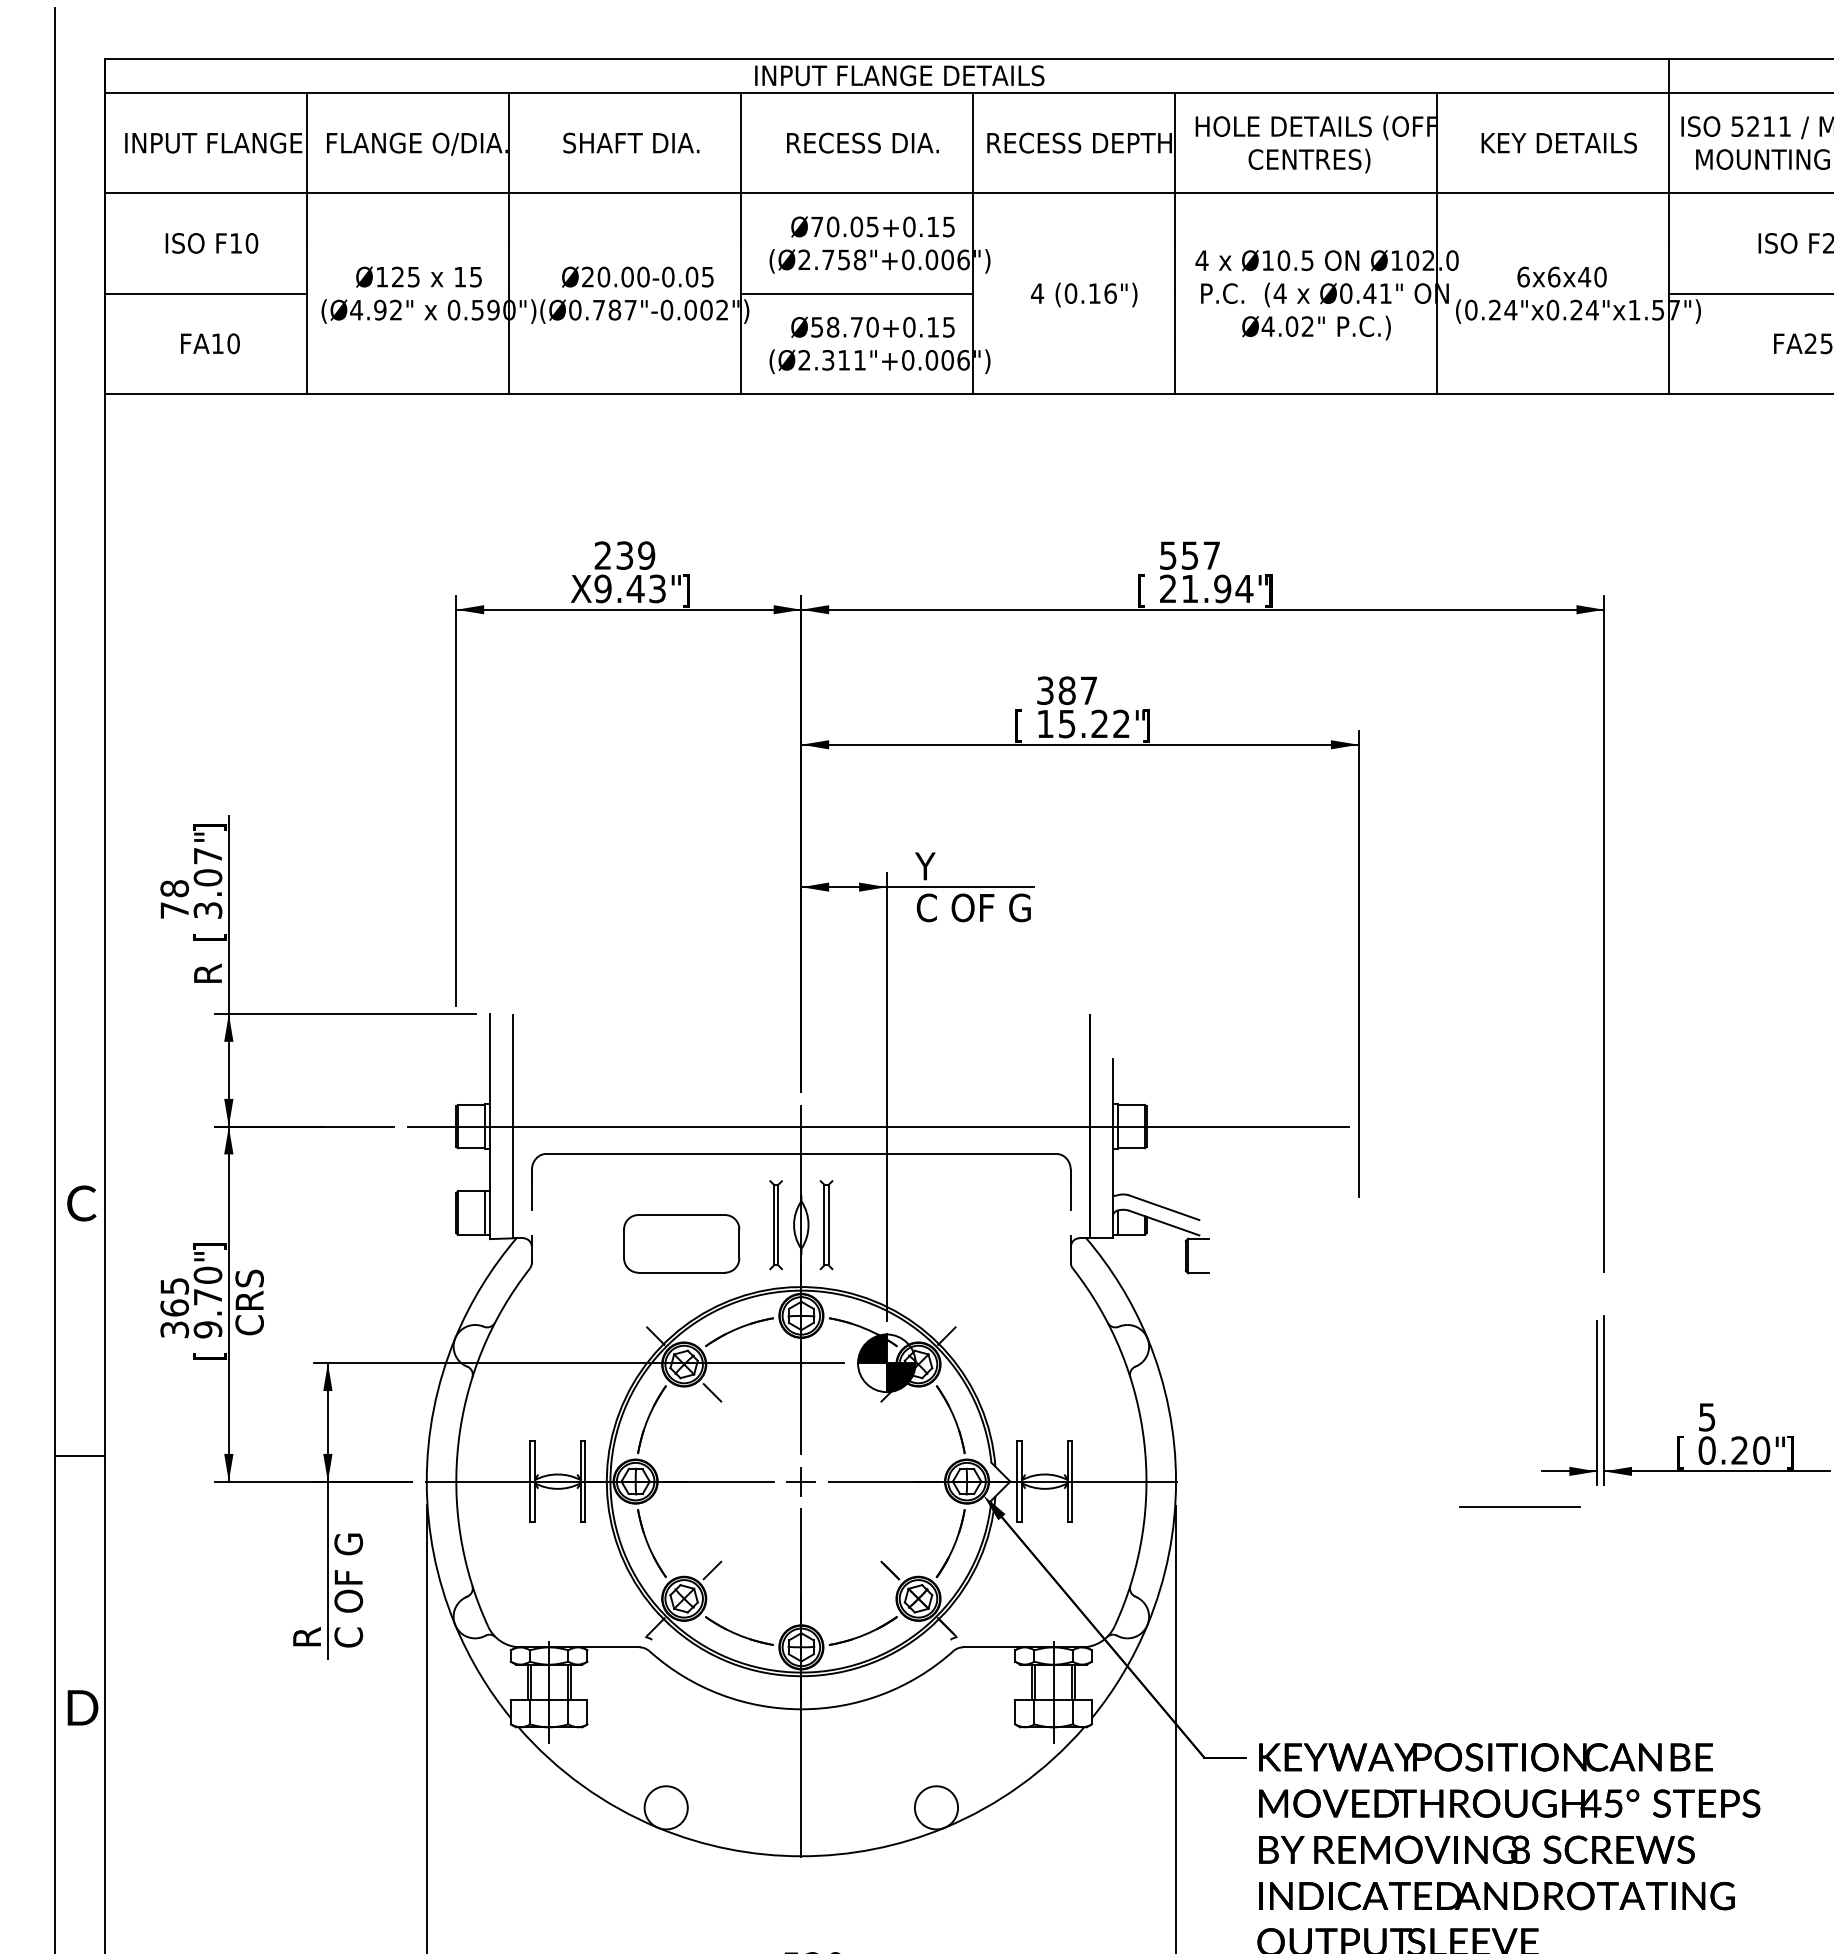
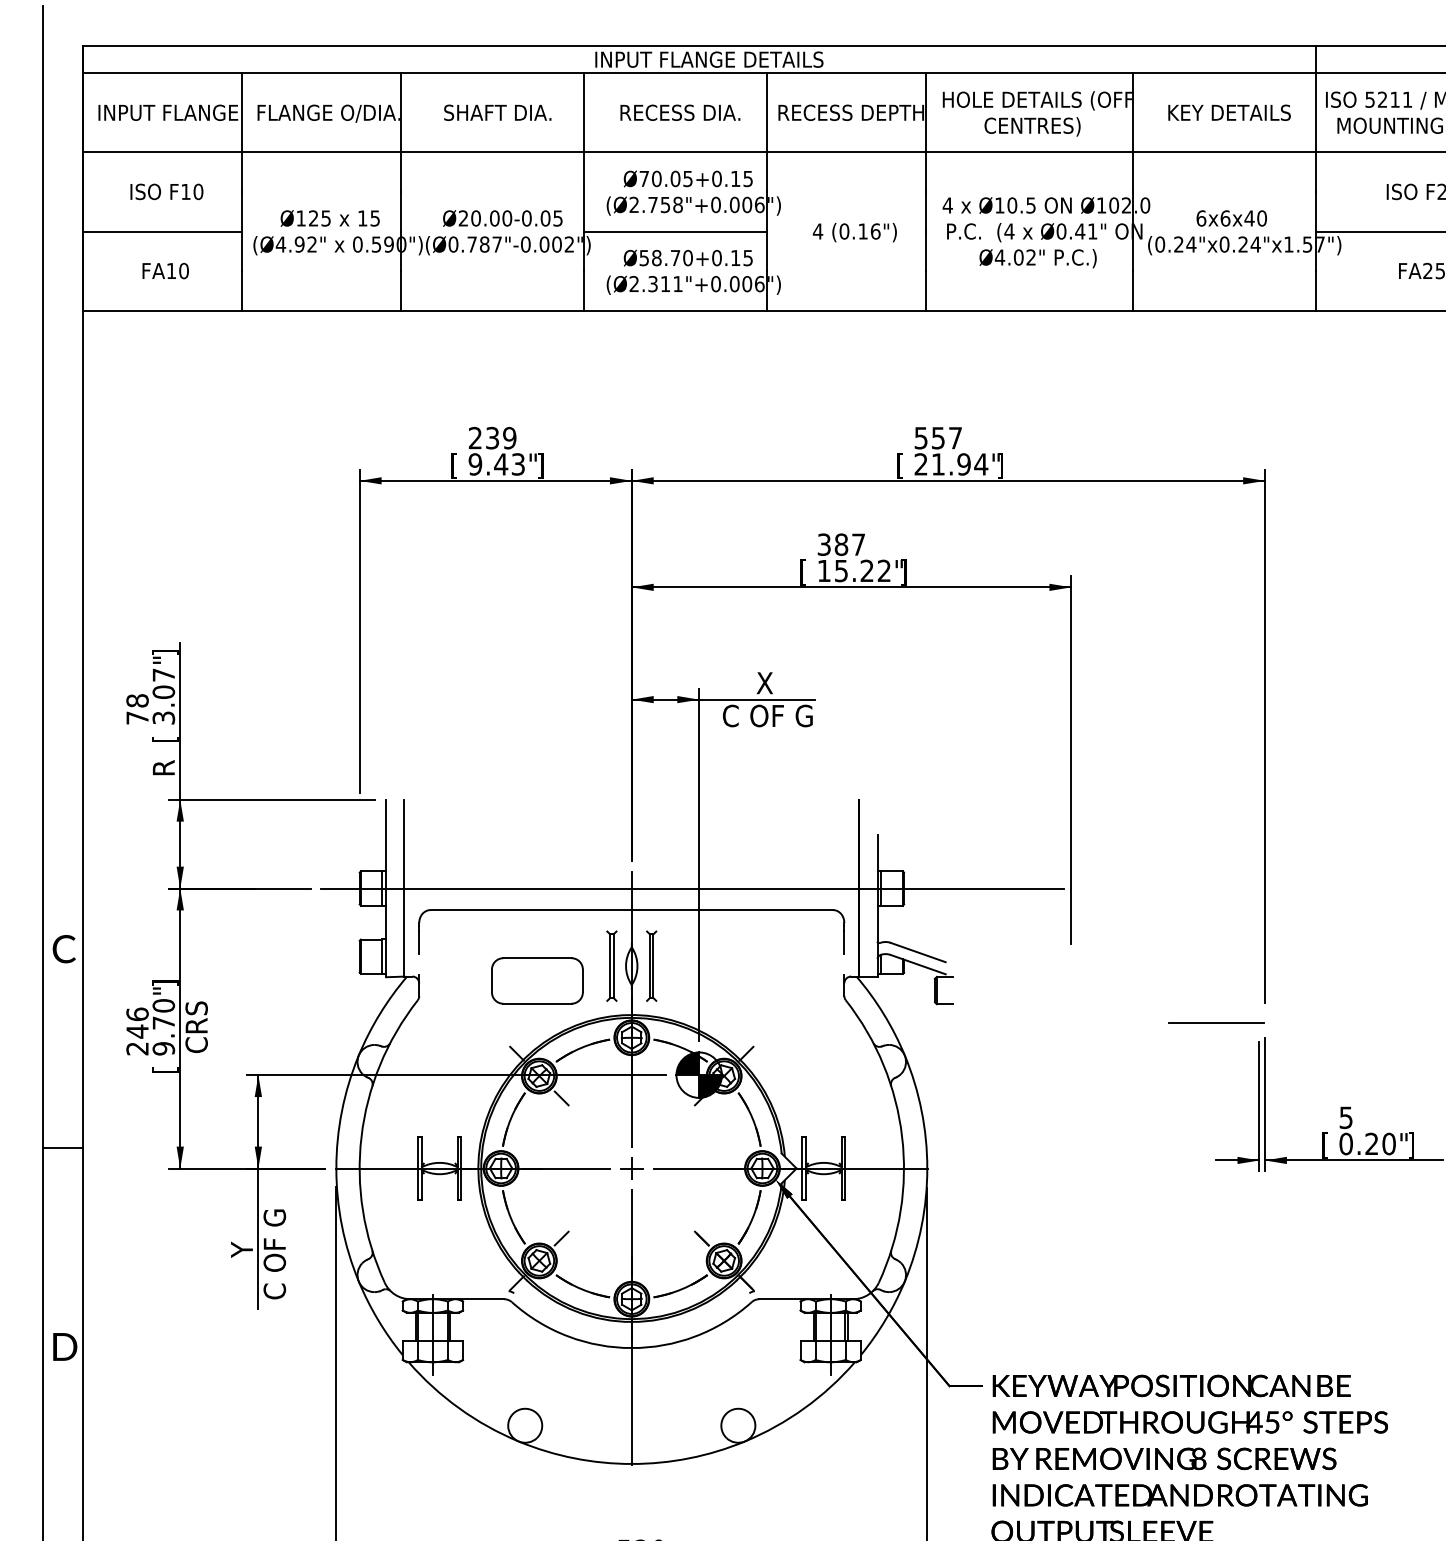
text: (580, 590) -> (457, 465), X -> [
text: (947, 866) -> (747, 683), Y -> X
text: (174, 1307) -> (137, 1031), 365 -> 246
line: (1519, 1506) -> (1216, 1023), moved
text: (306, 1610) -> (241, 1270), R -> Y

